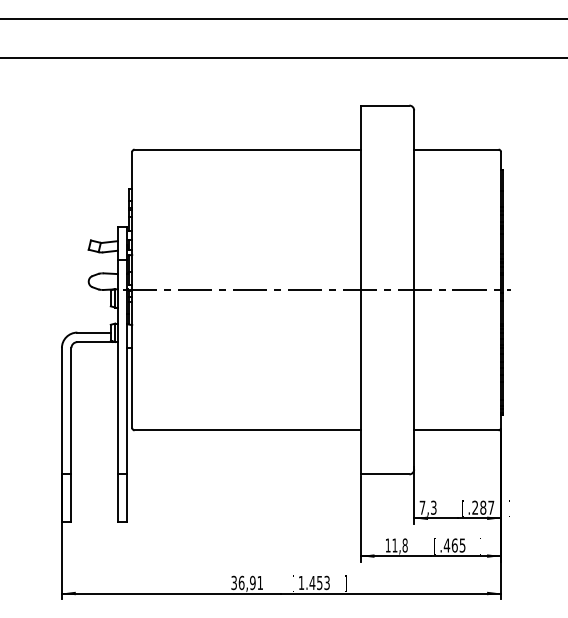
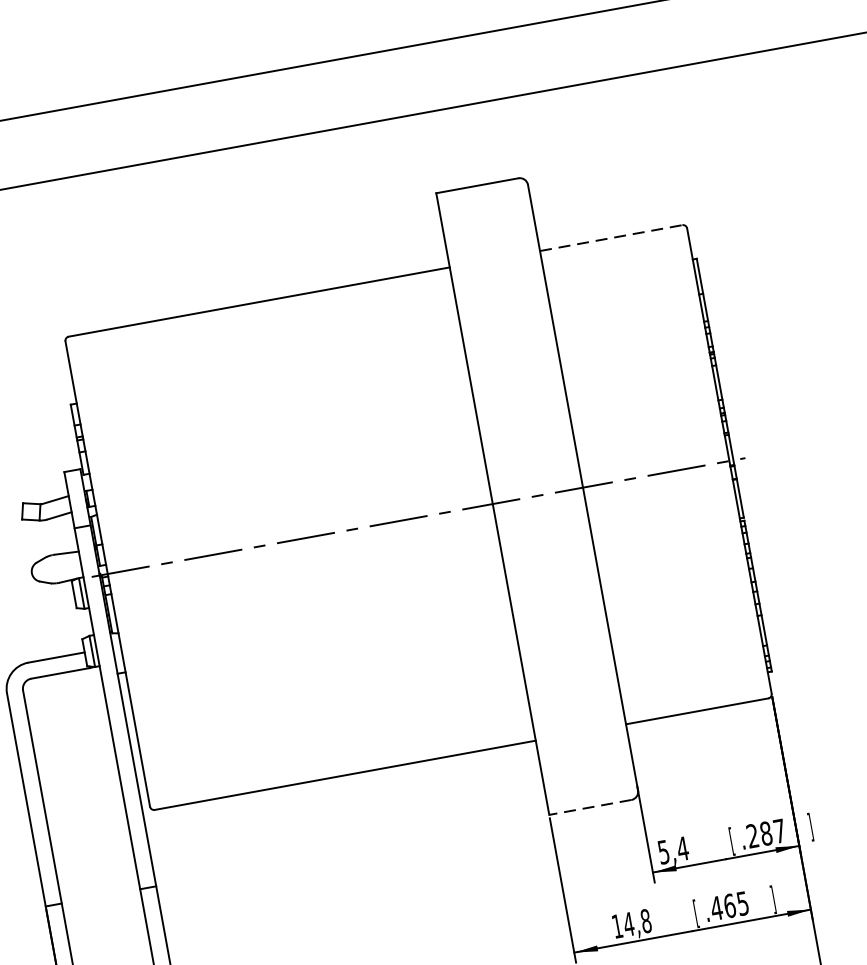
line: (456, 149) -> (611, 237), solid -> dashed
line: (384, 474) -> (589, 807), solid -> dashed
text: (427, 507) -> (672, 850), 7,3 -> 5,4
text: (394, 545) -> (628, 924), 11,8 -> 14,8

